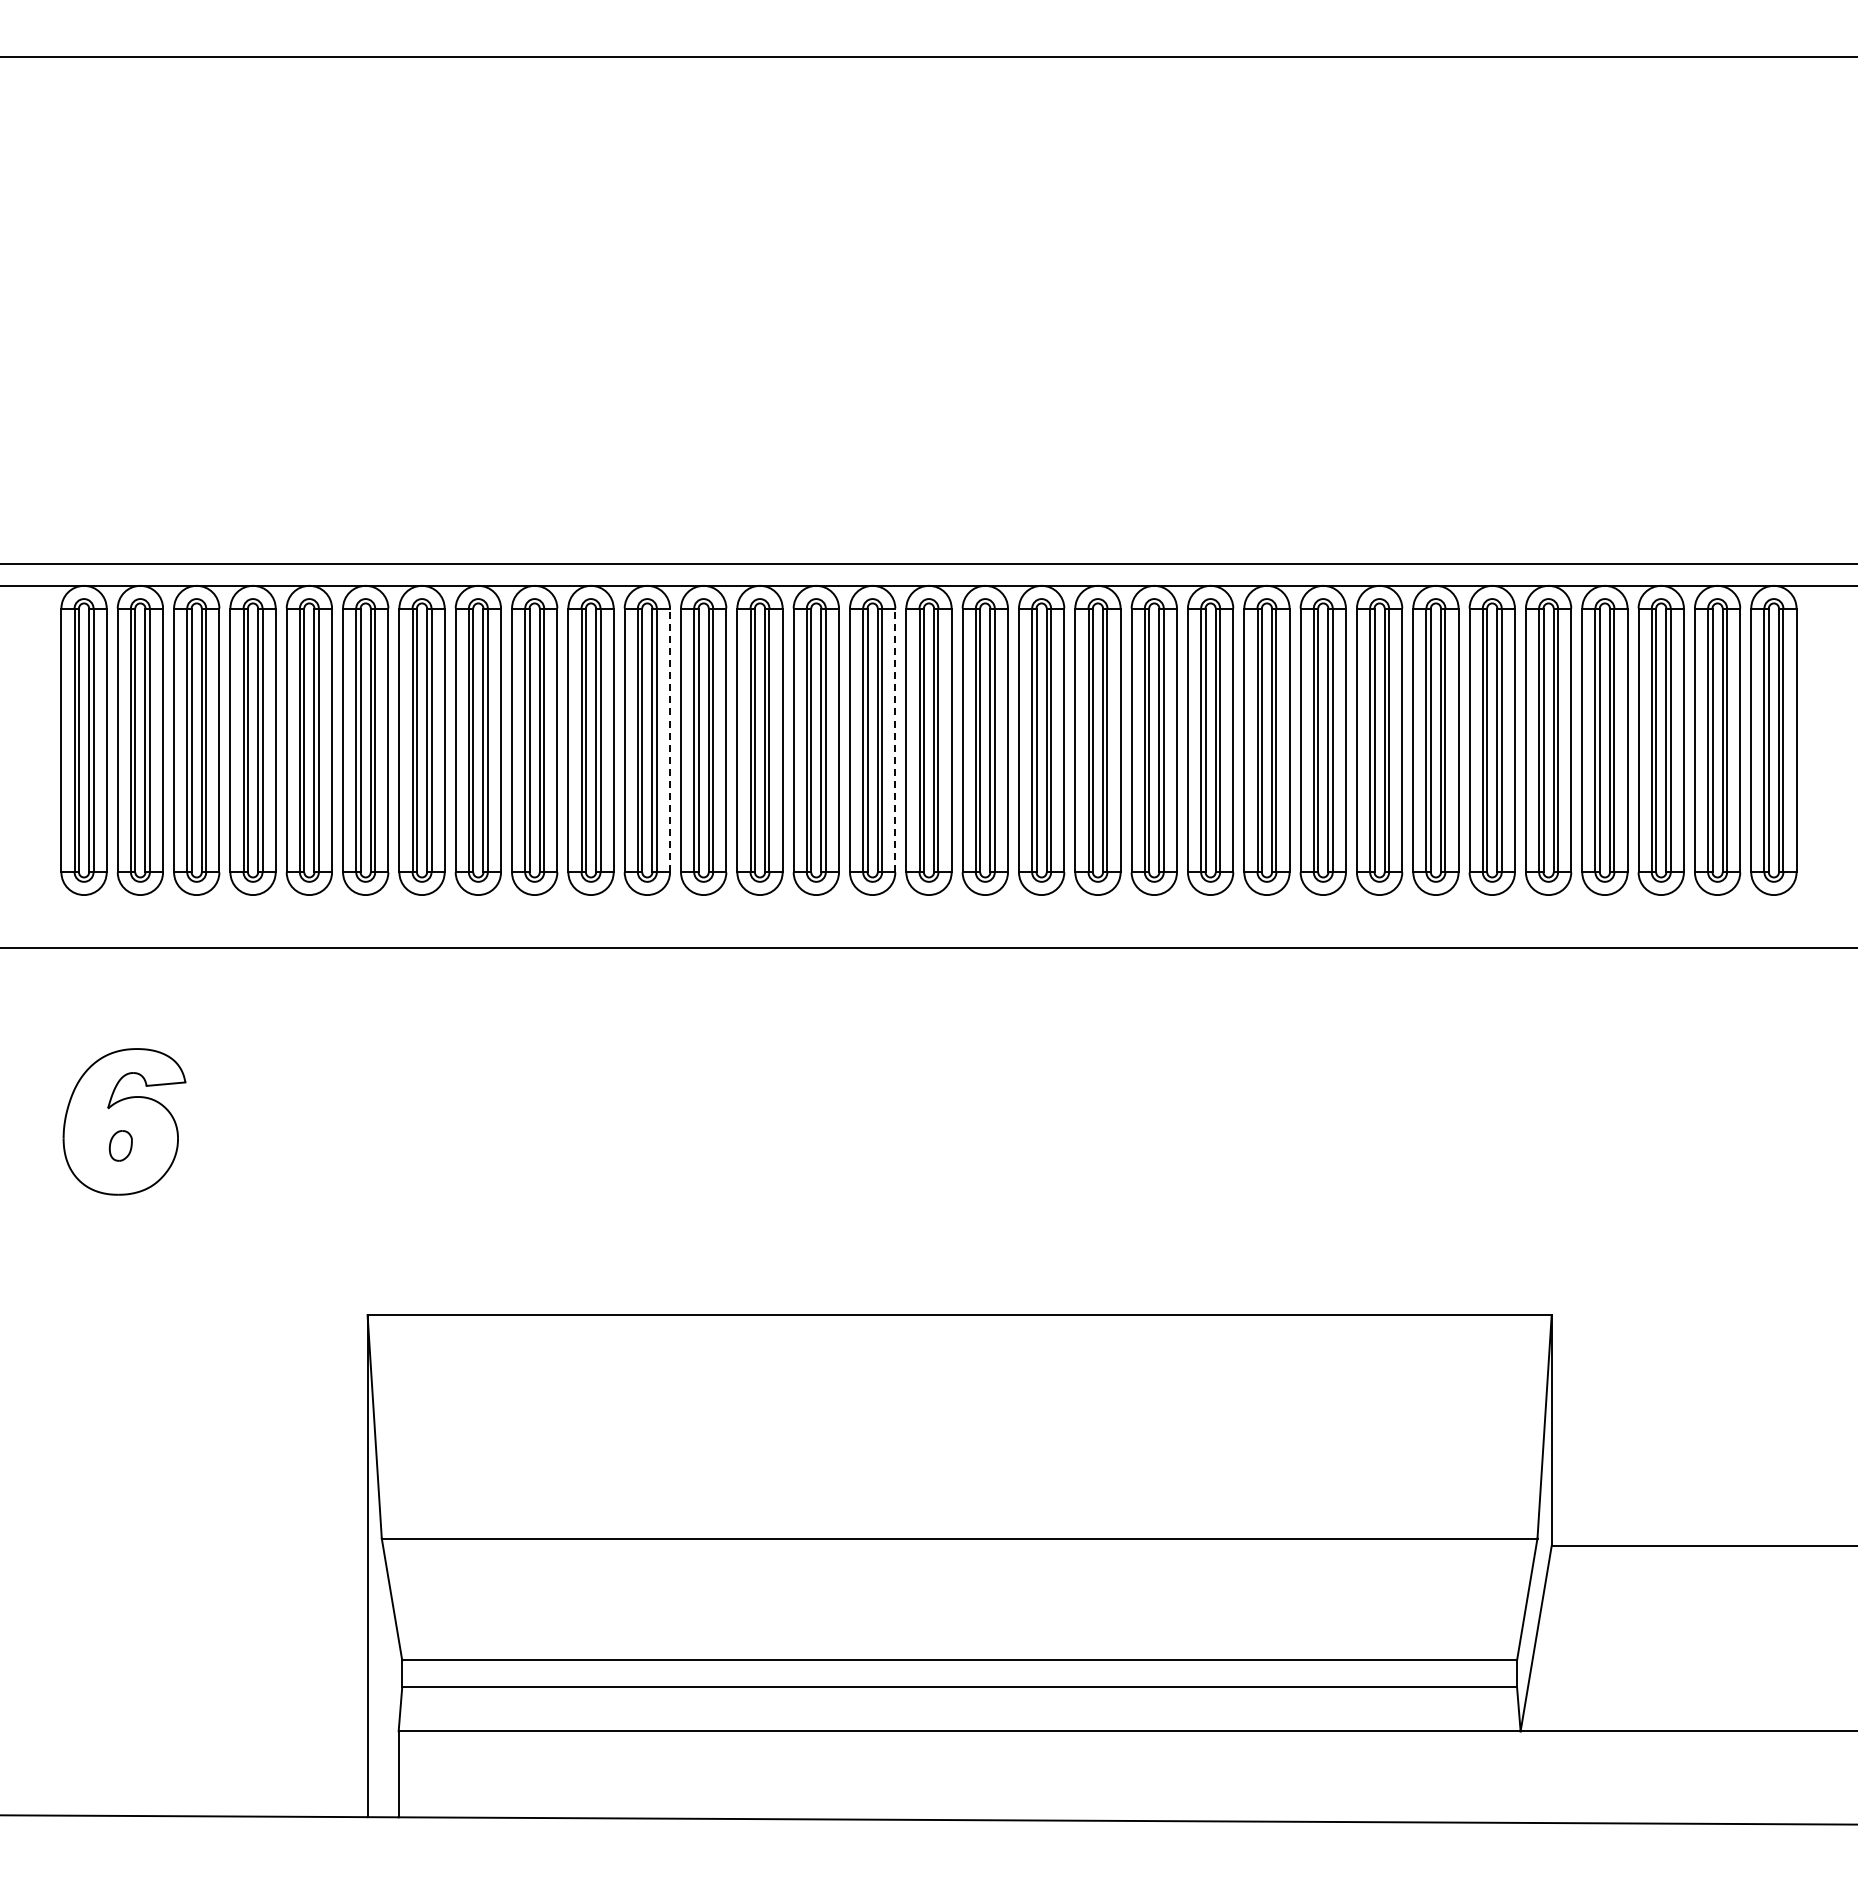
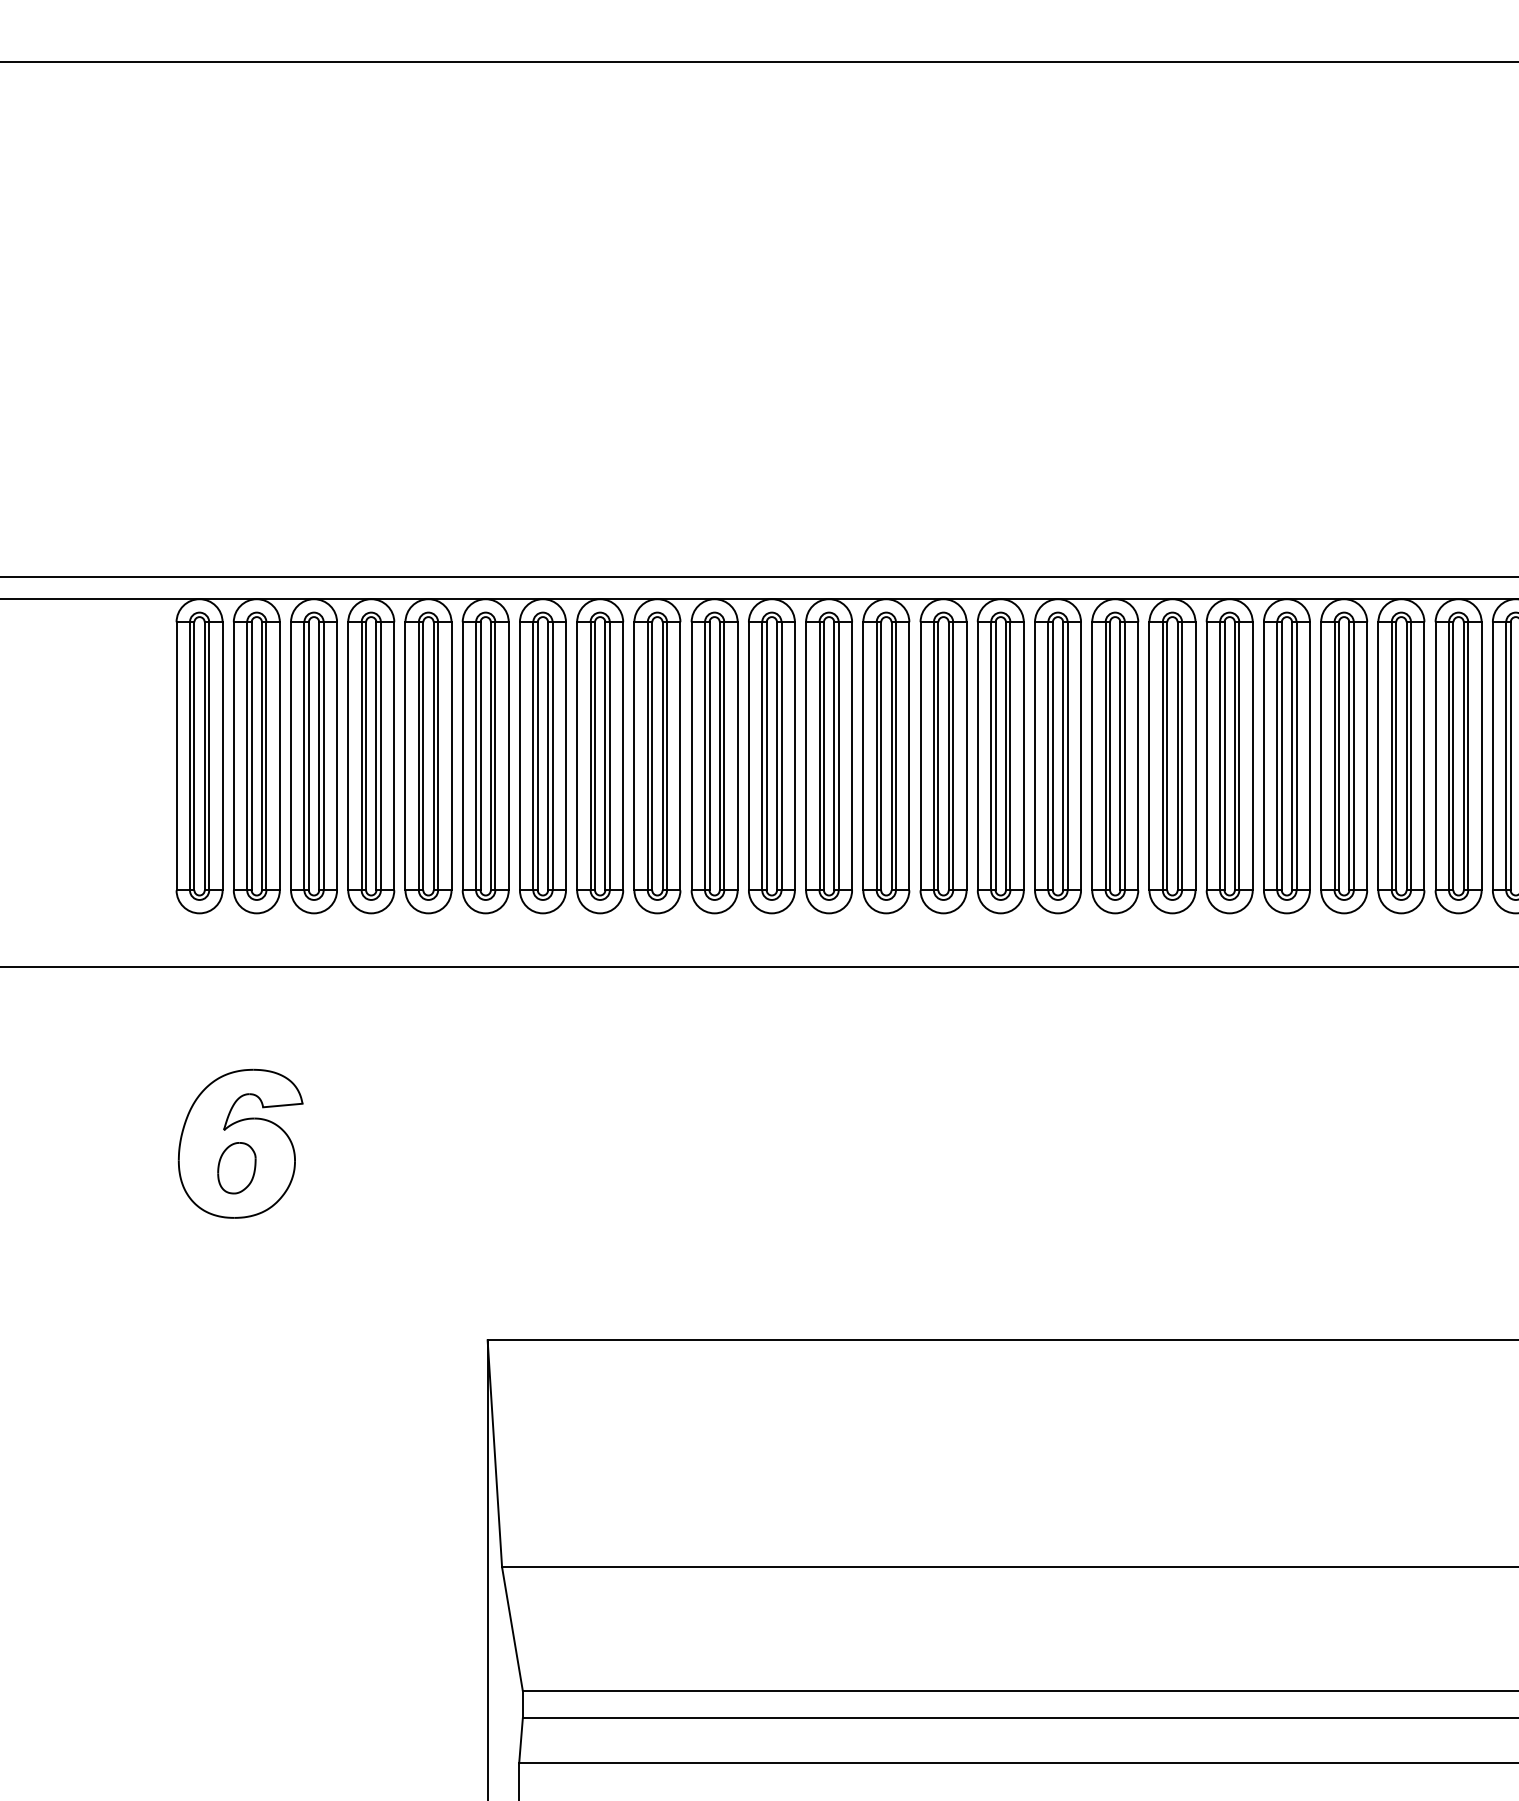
line: (670, 740) -> (795, 756), dashed -> solid
line: (895, 740) -> (1023, 756), dashed -> solid
part: (120, 1145) -> (236, 1167), size x1.67

